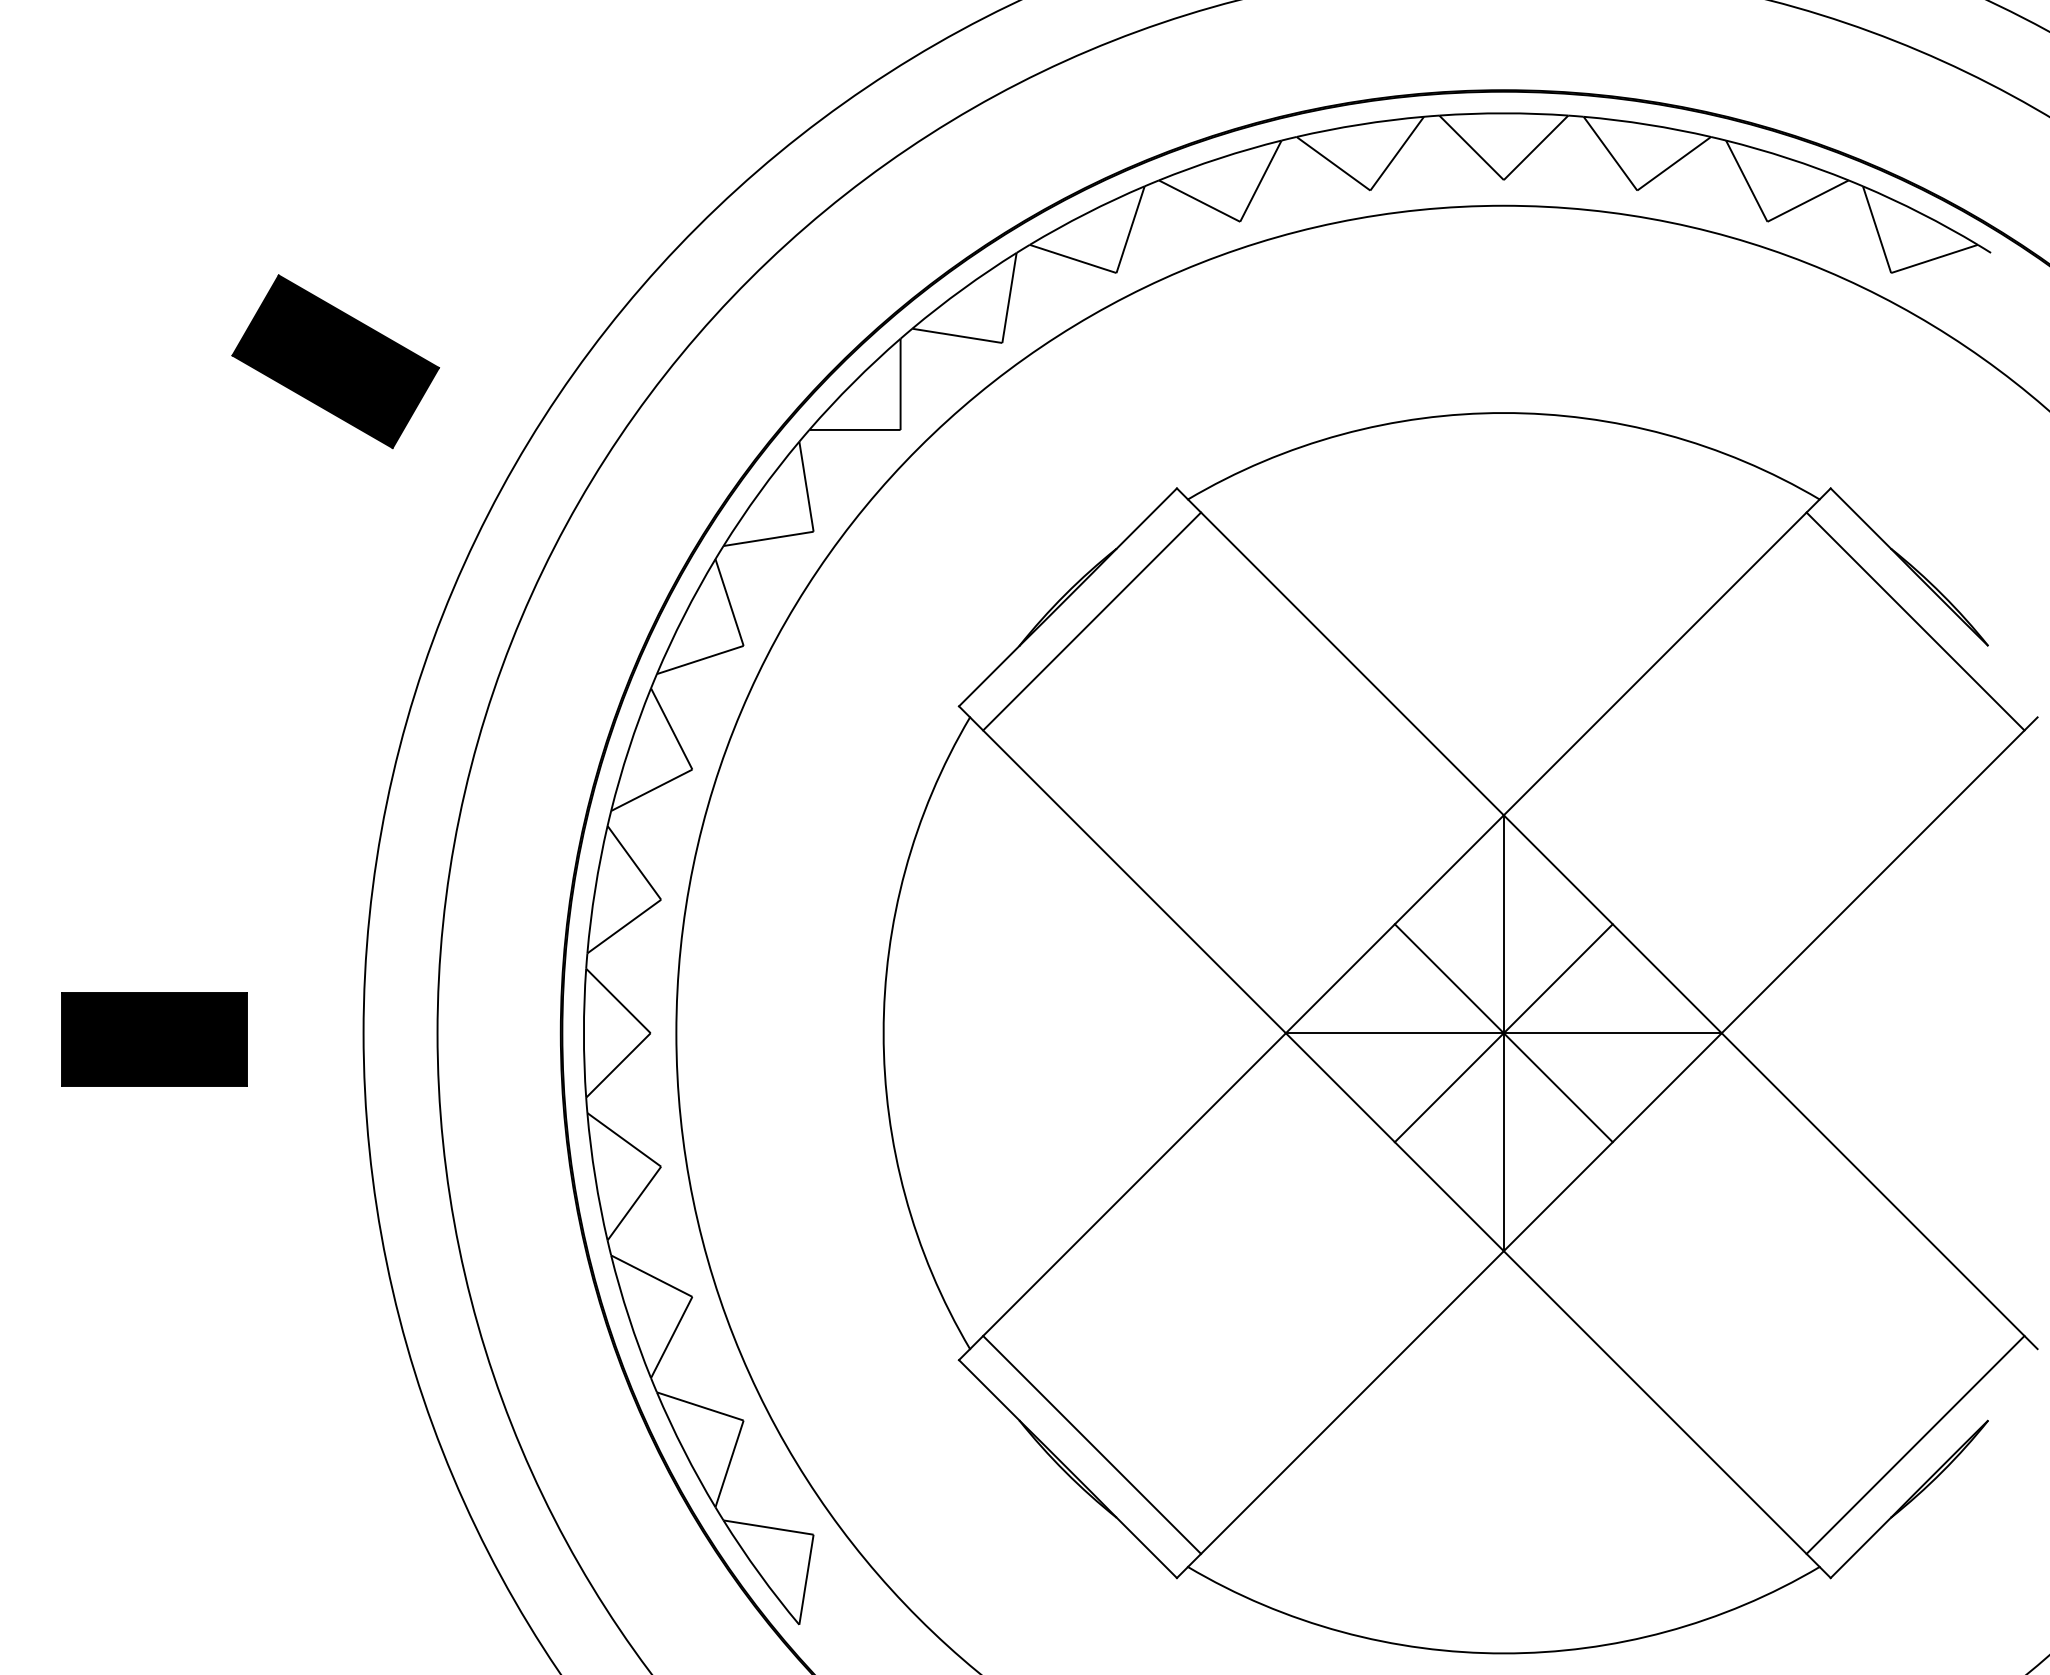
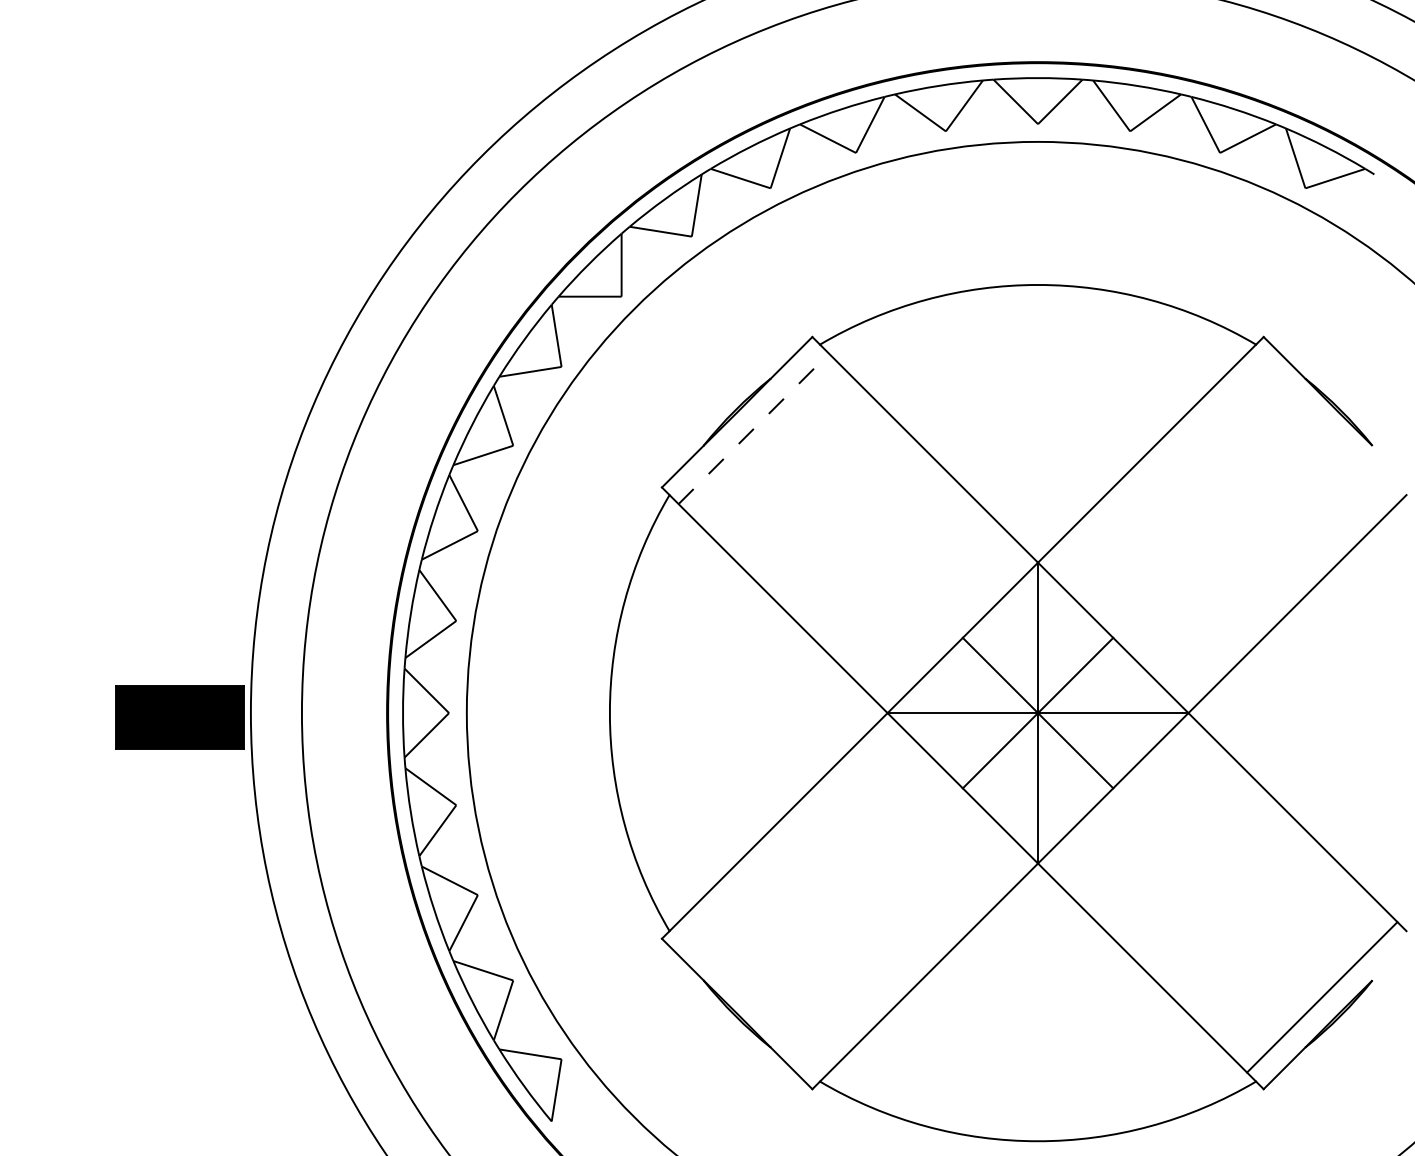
part: (335, 361) -> (231, 249), removed
line: (1093, 620) -> (754, 428), solid -> dashed
line: (1915, 620) -> (1322, 428), removed
part: (152, 1039) -> (179, 717), moved
line: (1091, 1445) -> (753, 997), removed

